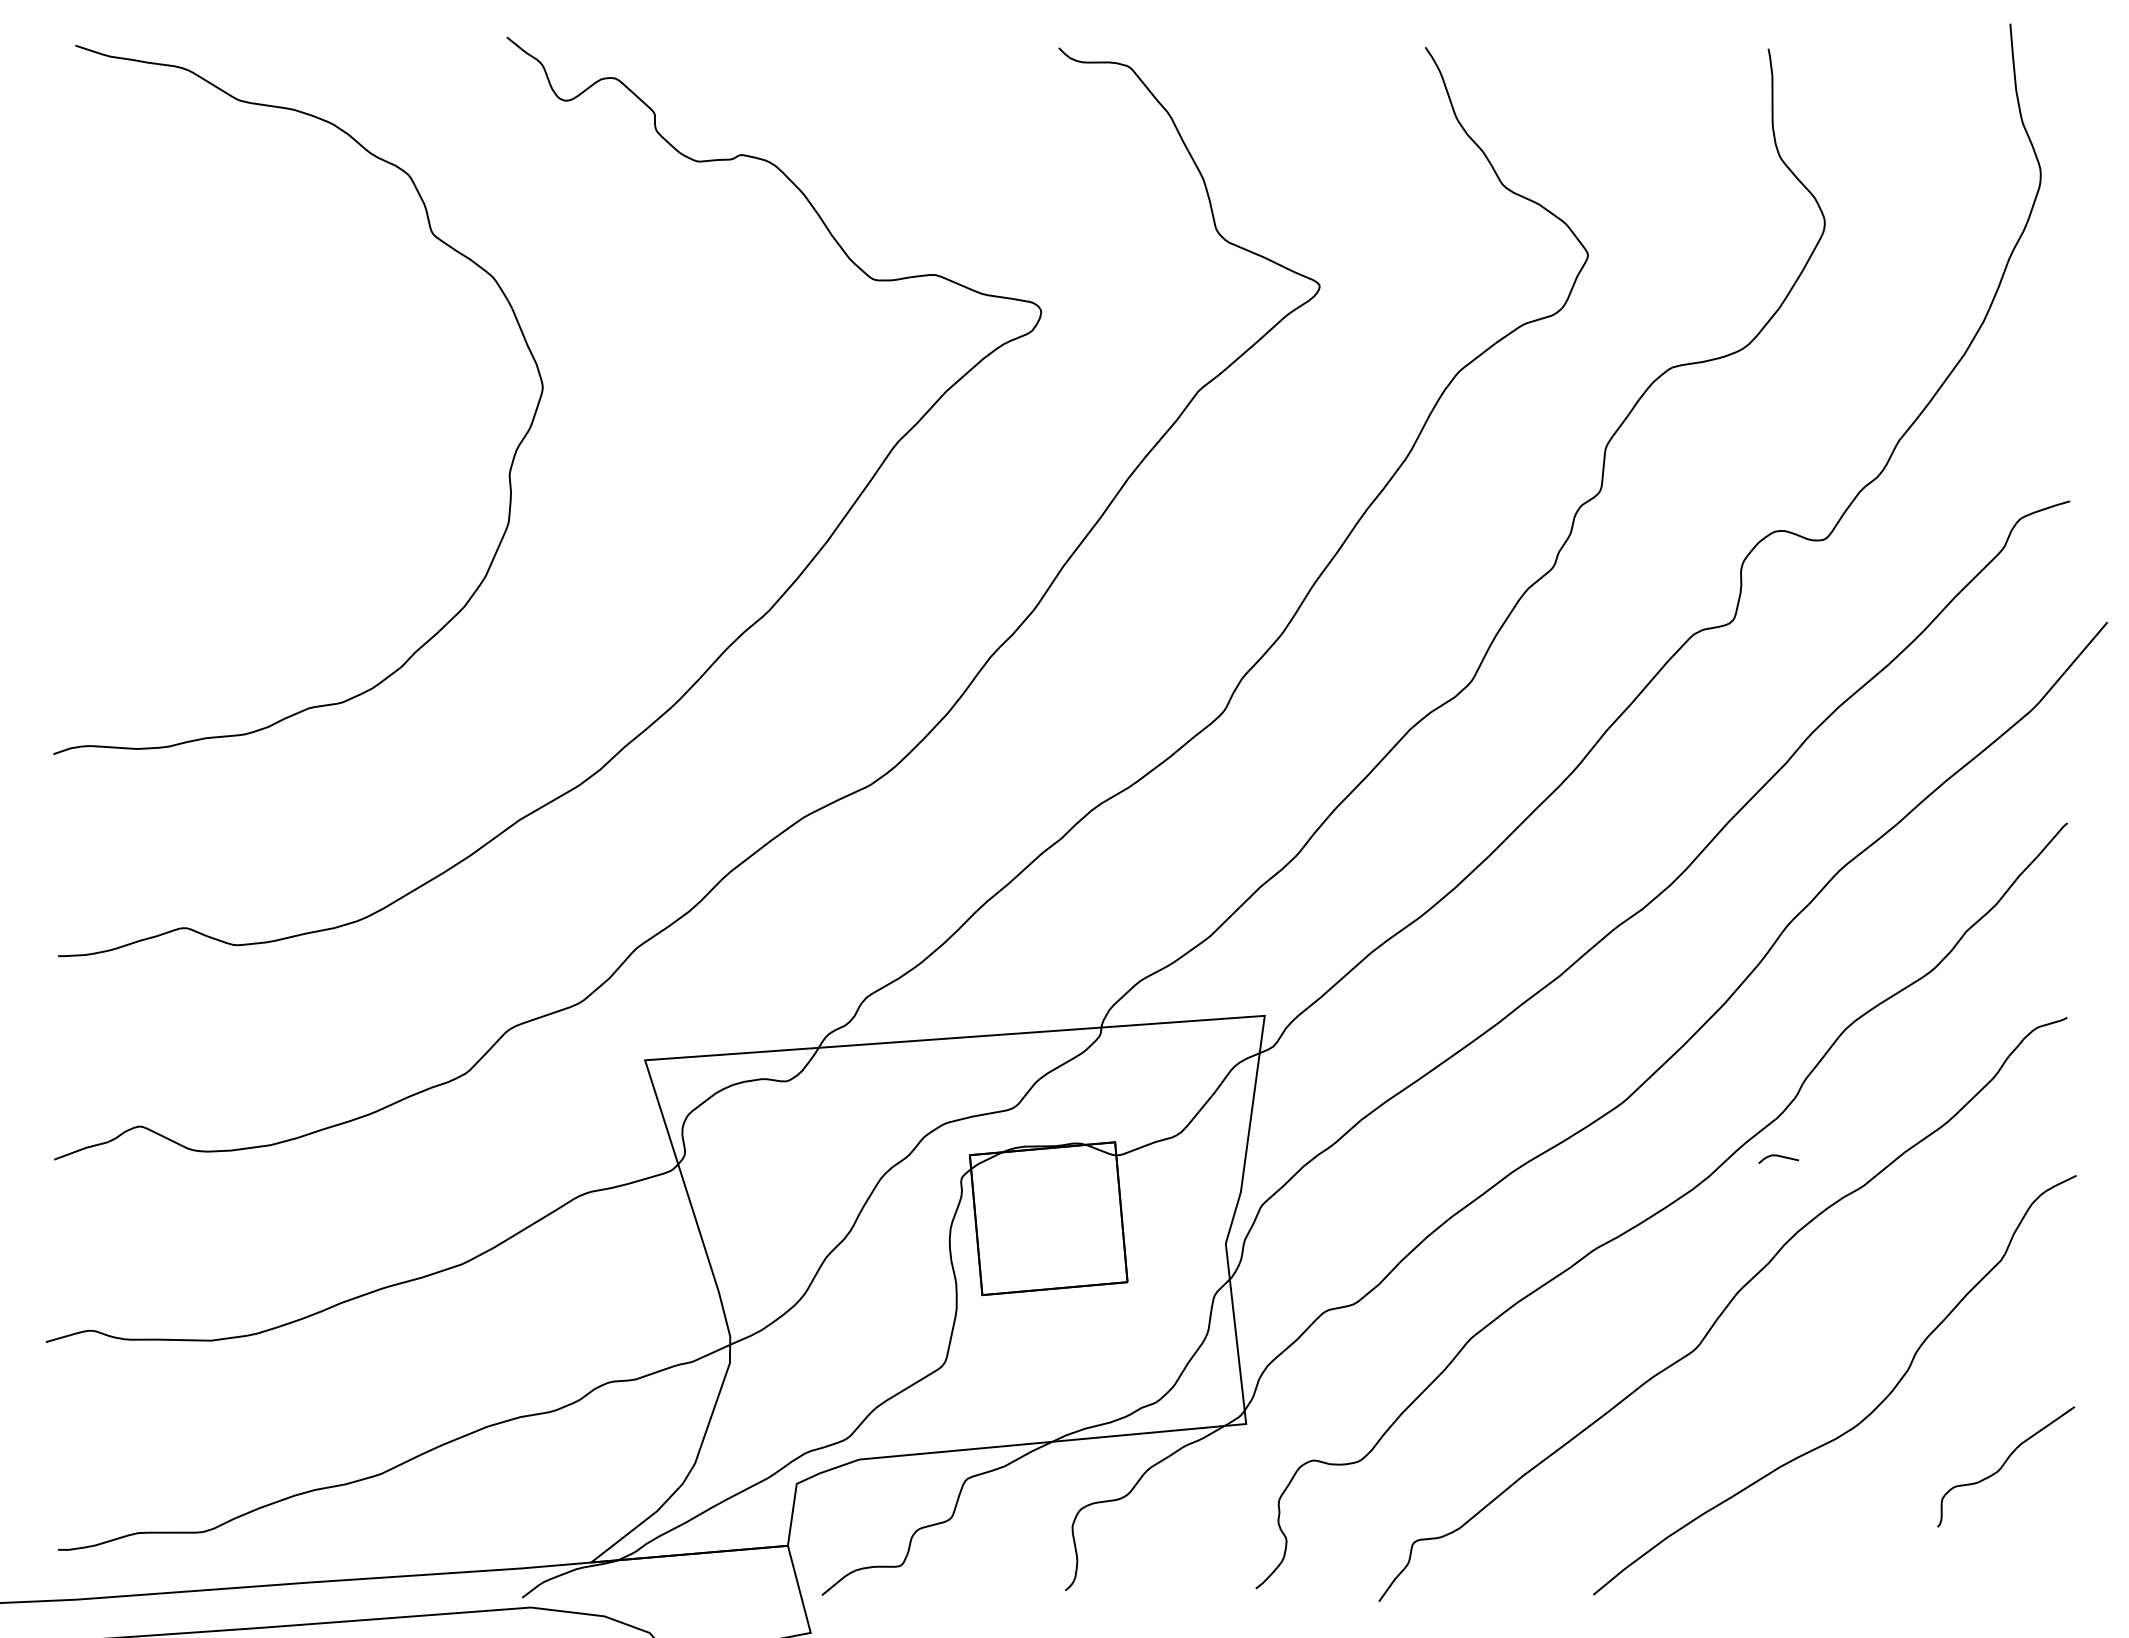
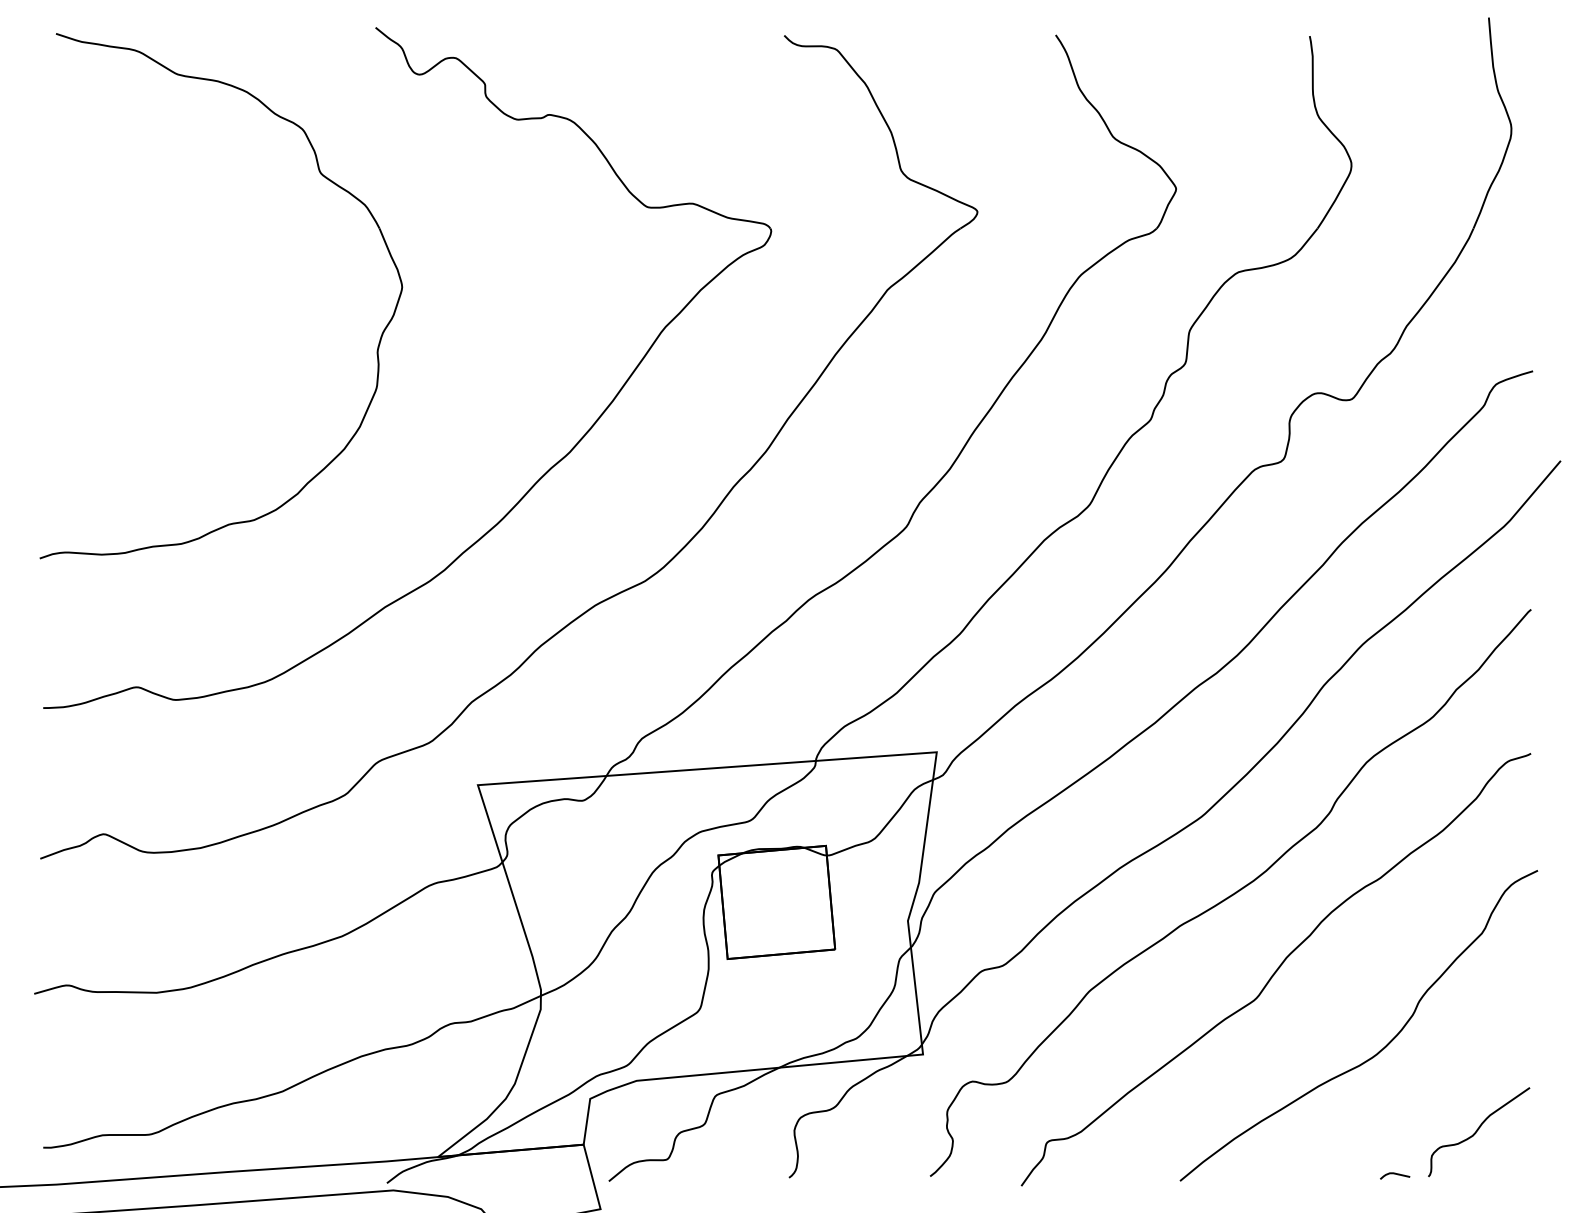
curve: (1778, 1156) -> (1394, 1174), moved
curve: (2004, 1465) -> (1477, 1131), moved

